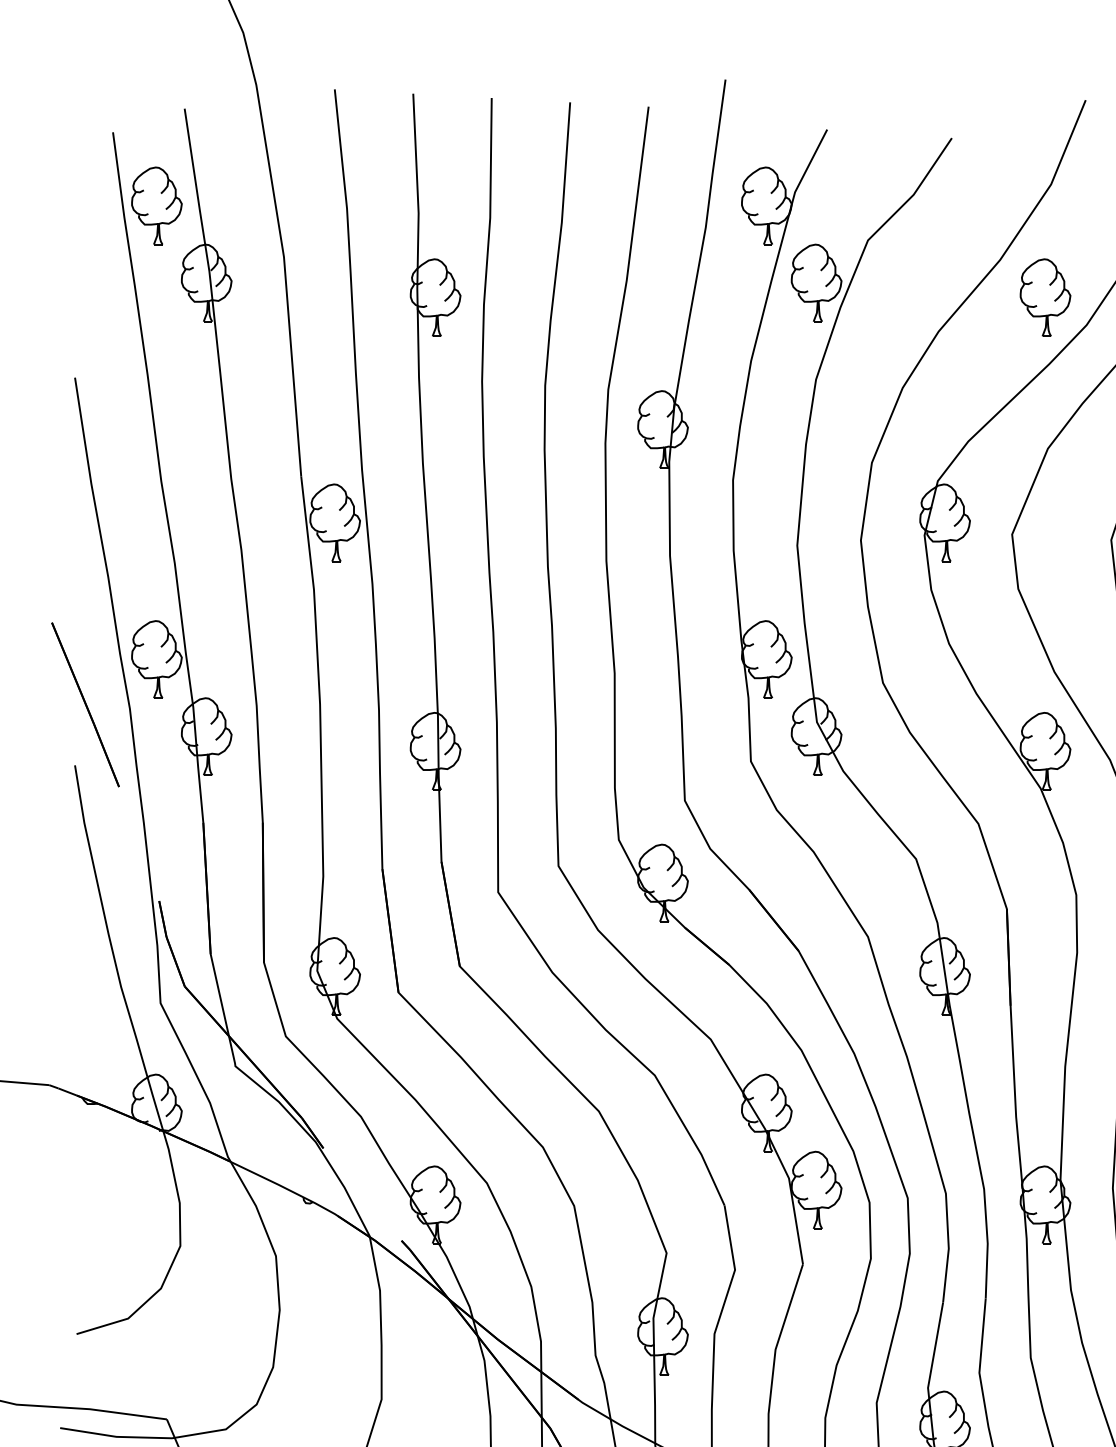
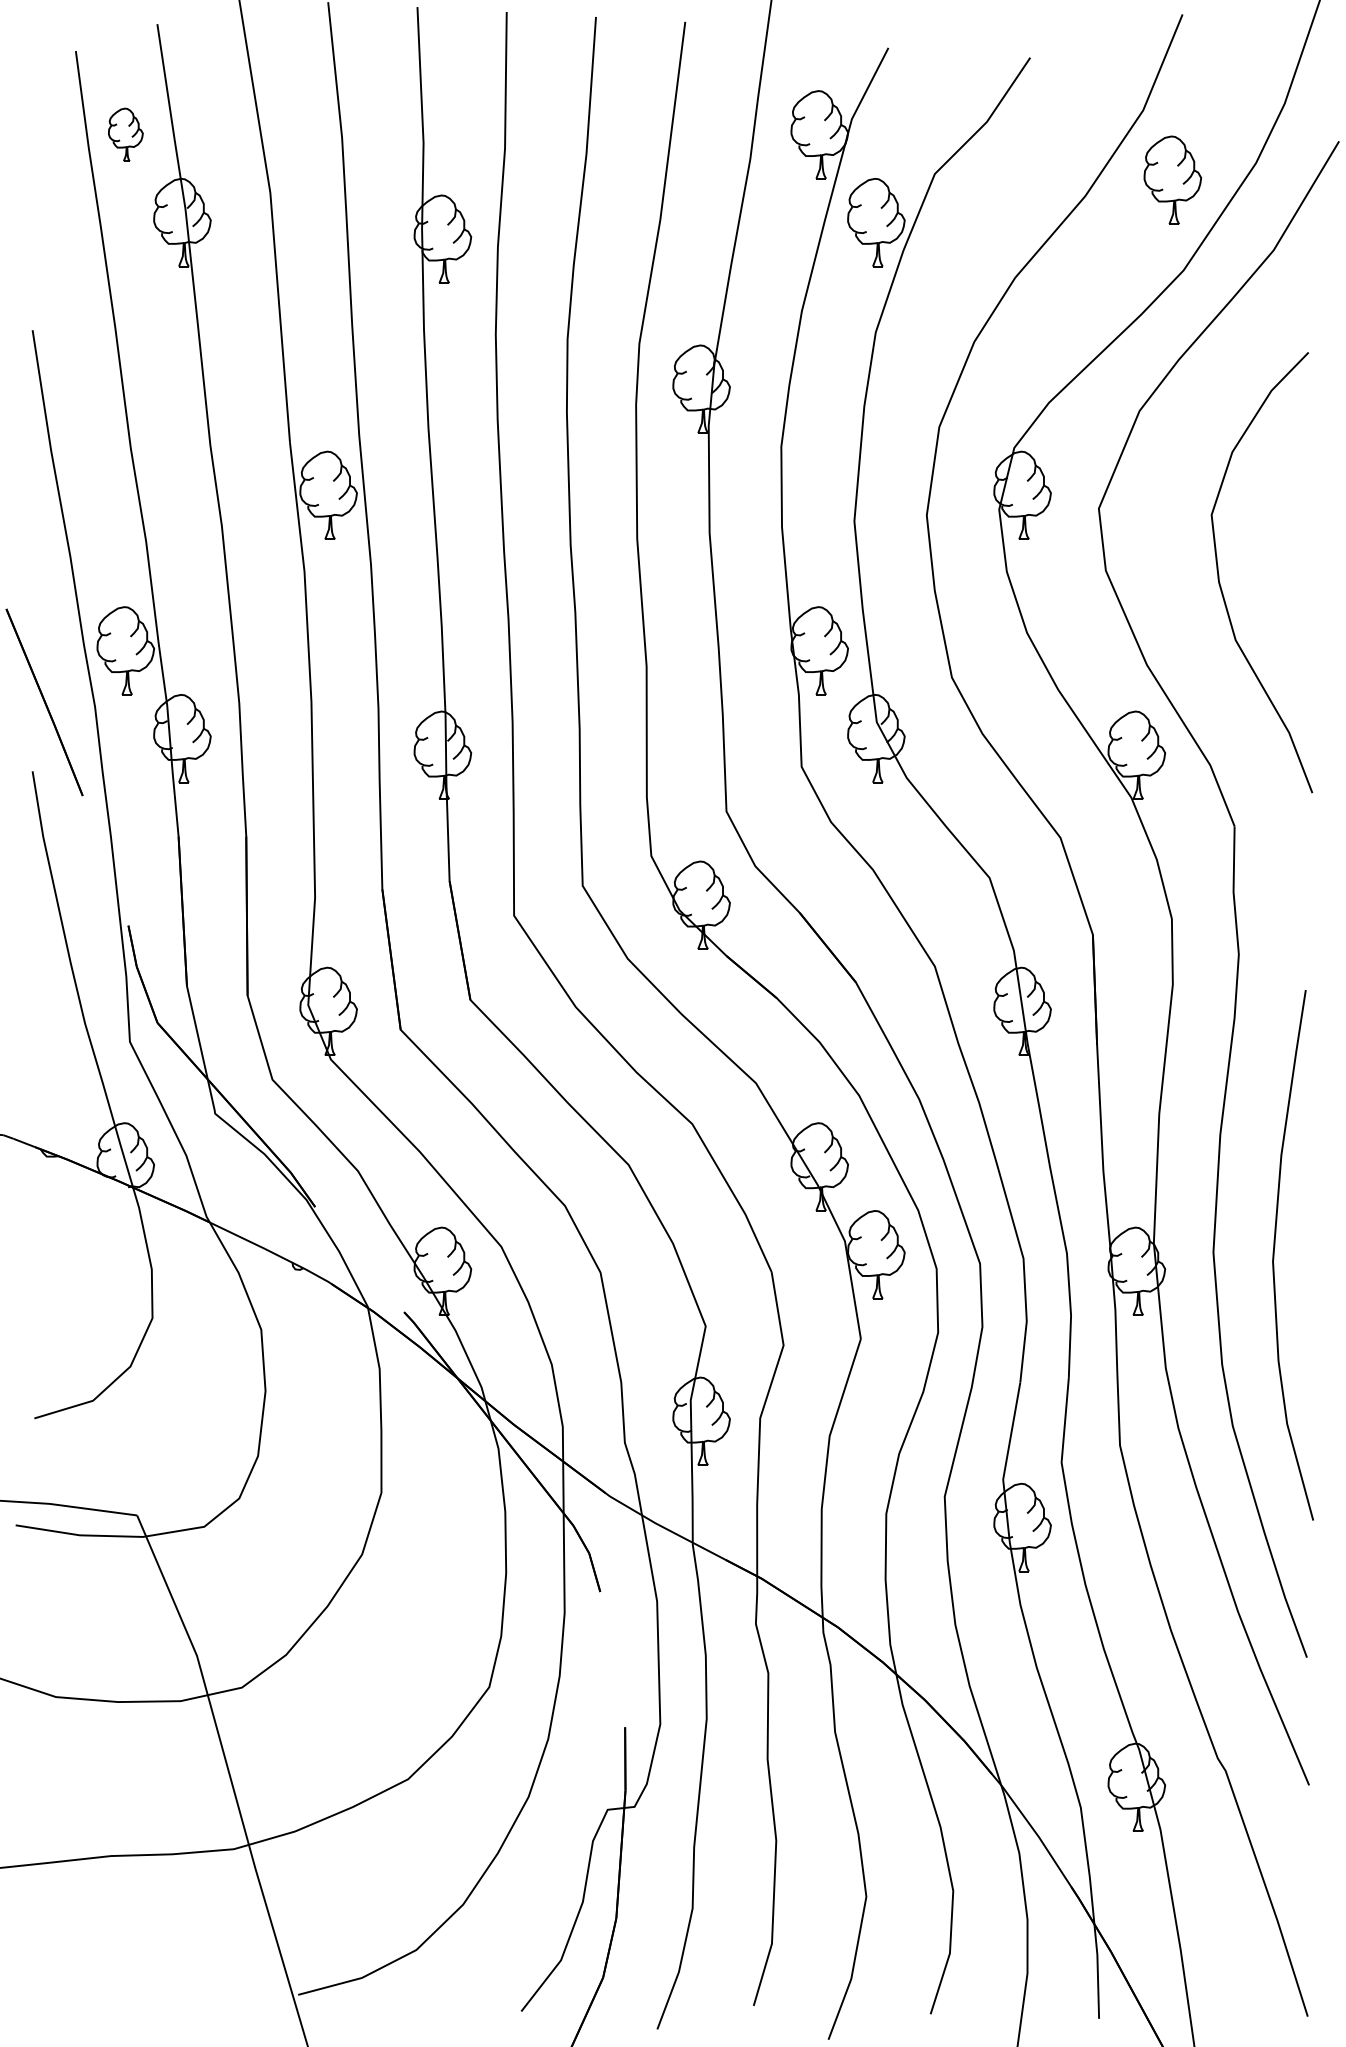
part: (156, 205) -> (125, 134), size x0.6
part: (1045, 297) -> (1172, 179), moved

